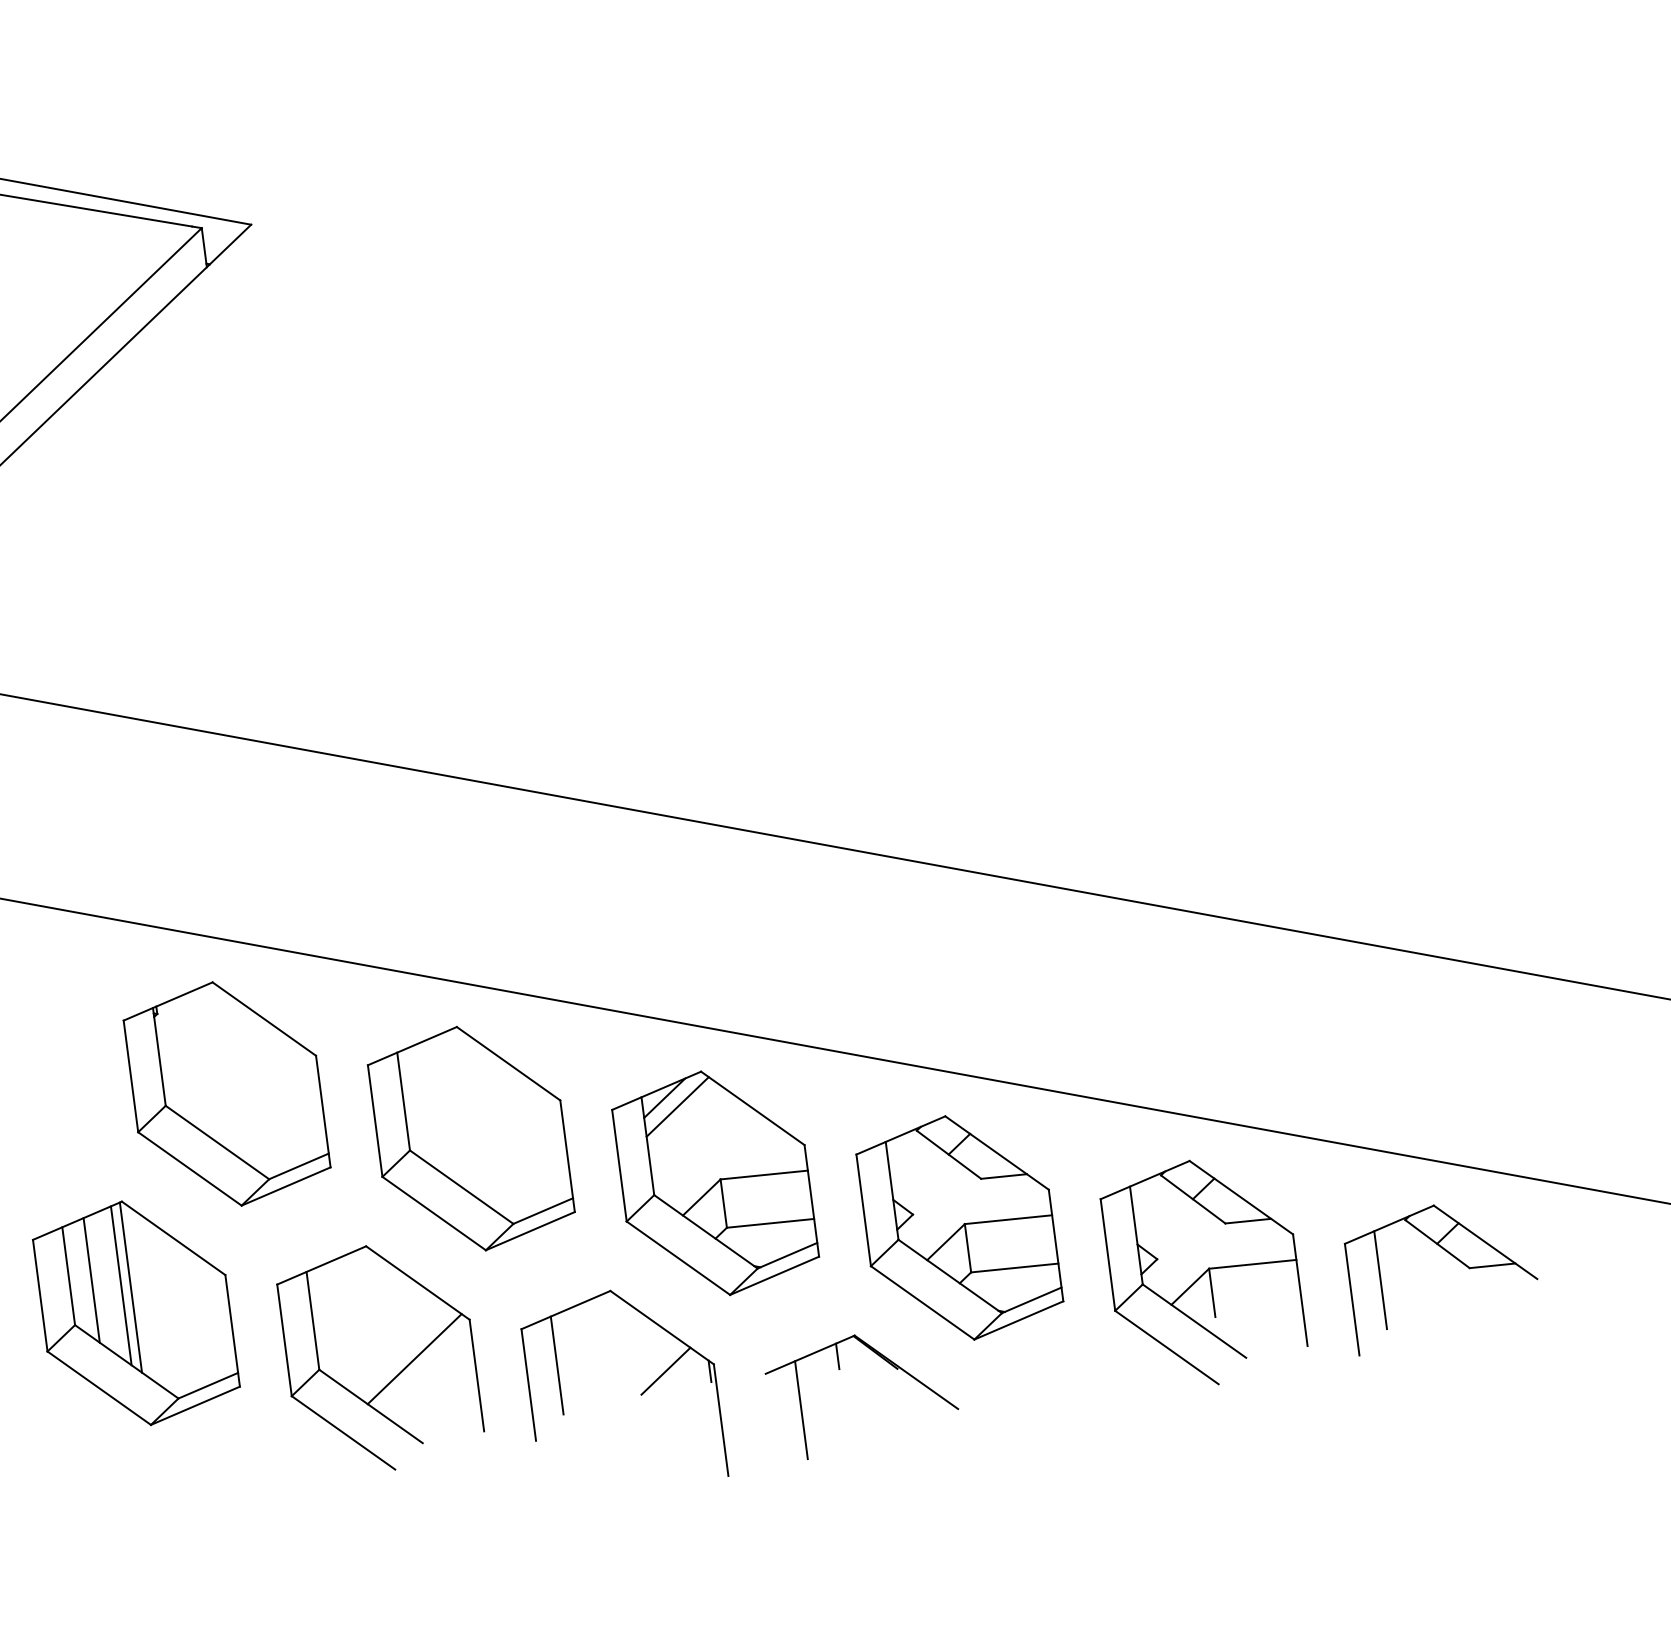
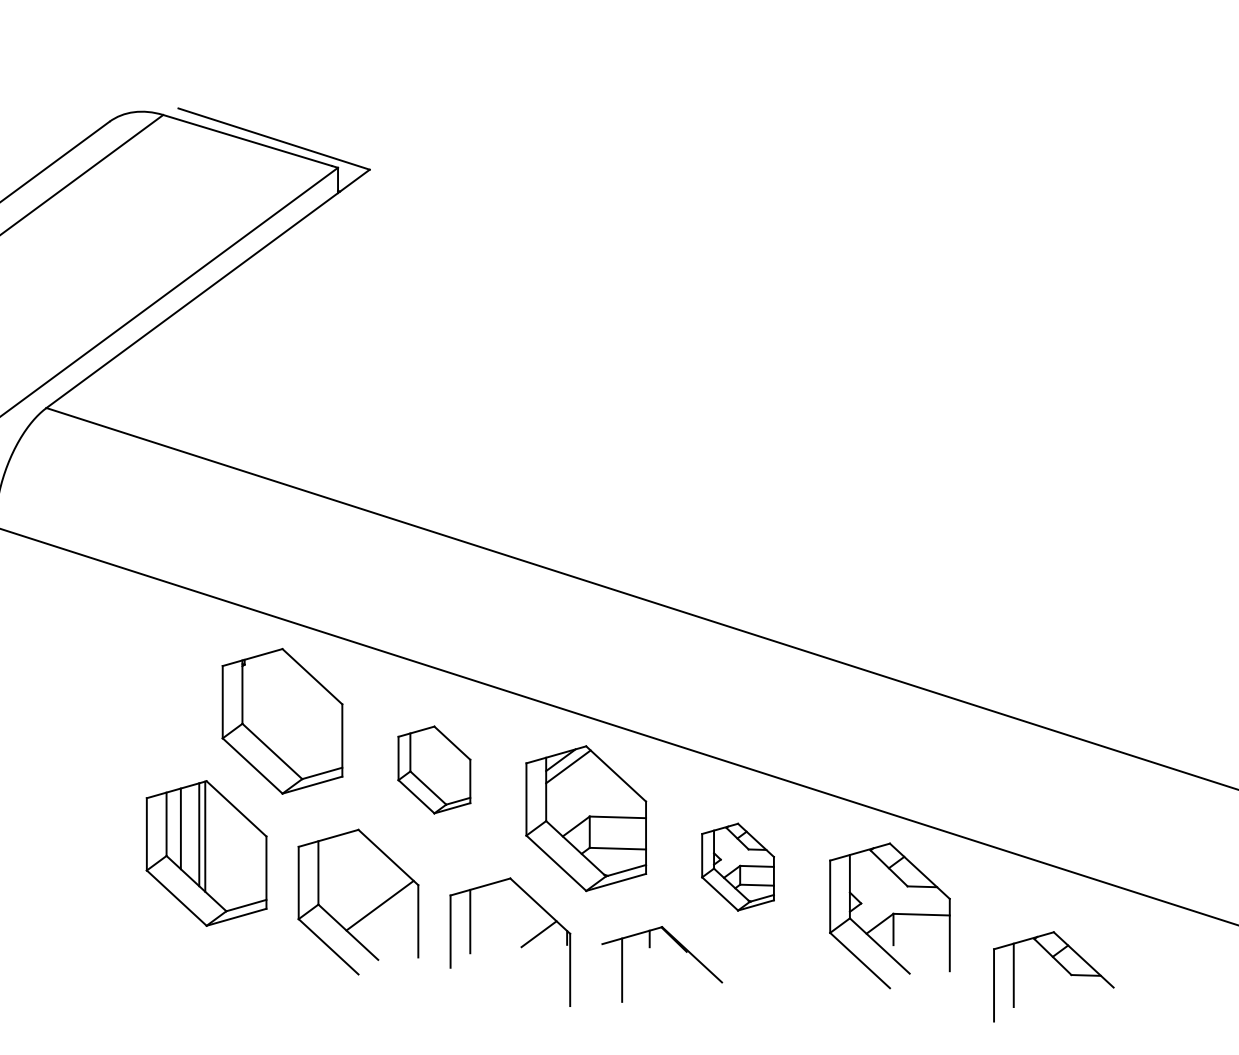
part: (471, 1137) -> (434, 769), size x0.6
part: (958, 1226) -> (737, 866), size x0.6
part: (1454, 1258) -> (1062, 967), moved

